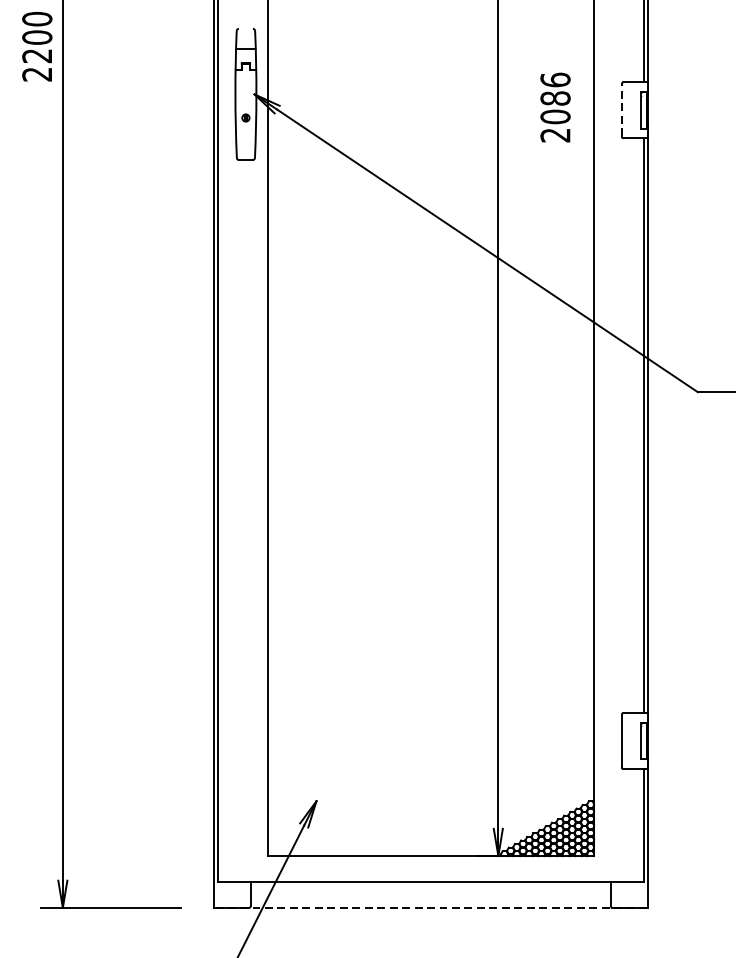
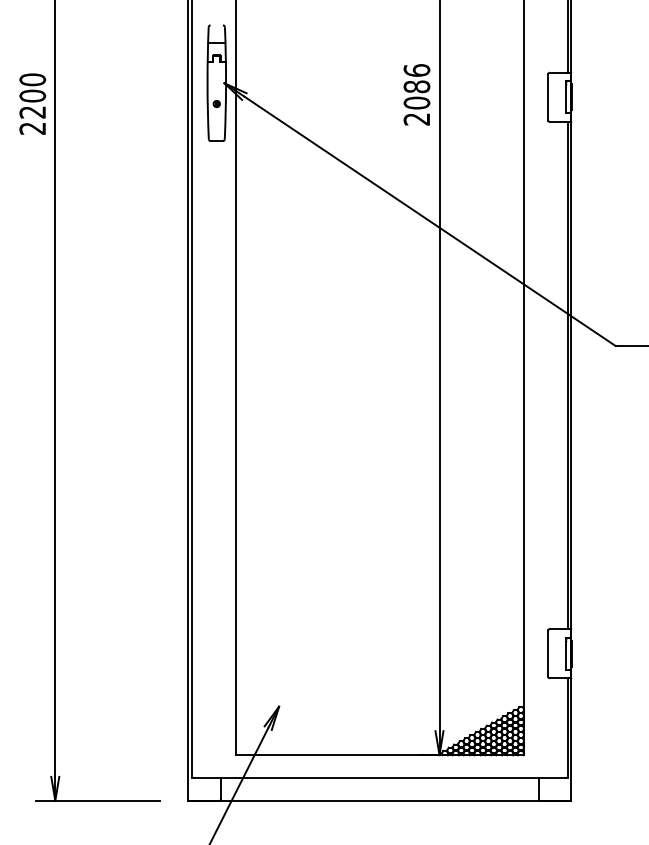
text: (37, 46) -> (32, 103), moved
text: (555, 107) -> (416, 94), moved
line: (621, 110) -> (548, 97), dashed -> solid
line: (431, 907) -> (380, 800), dashed -> solid

